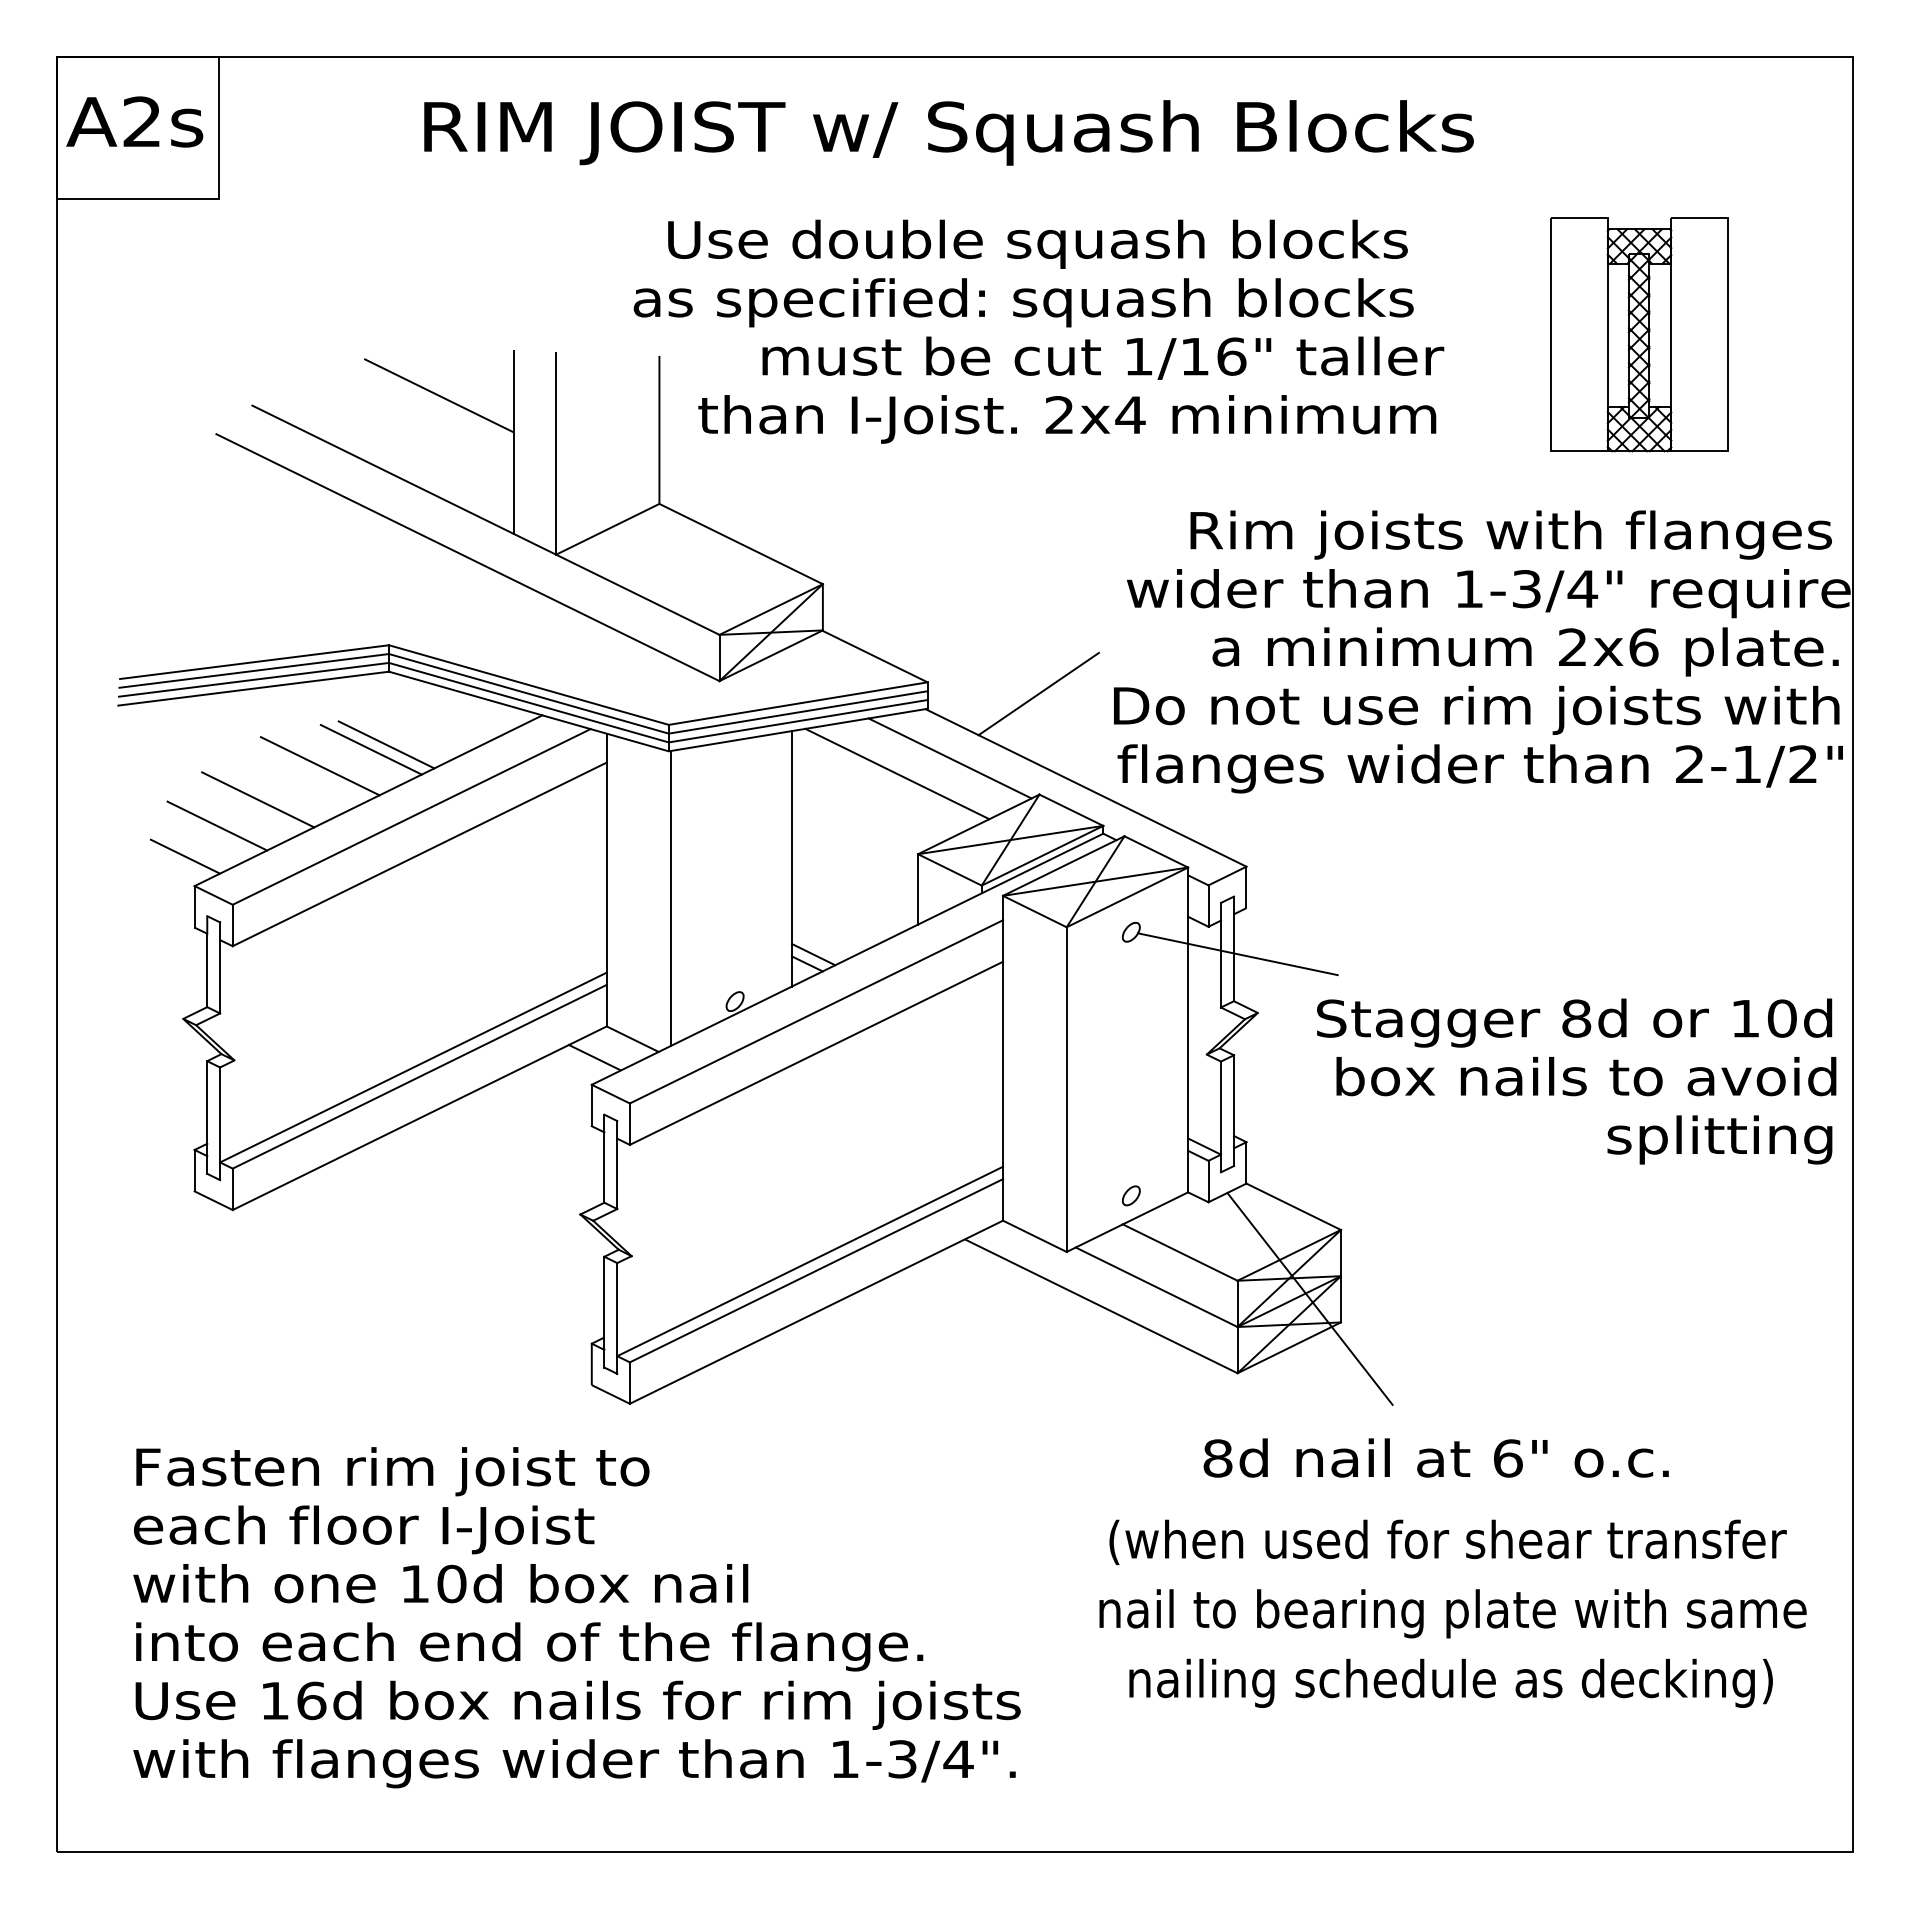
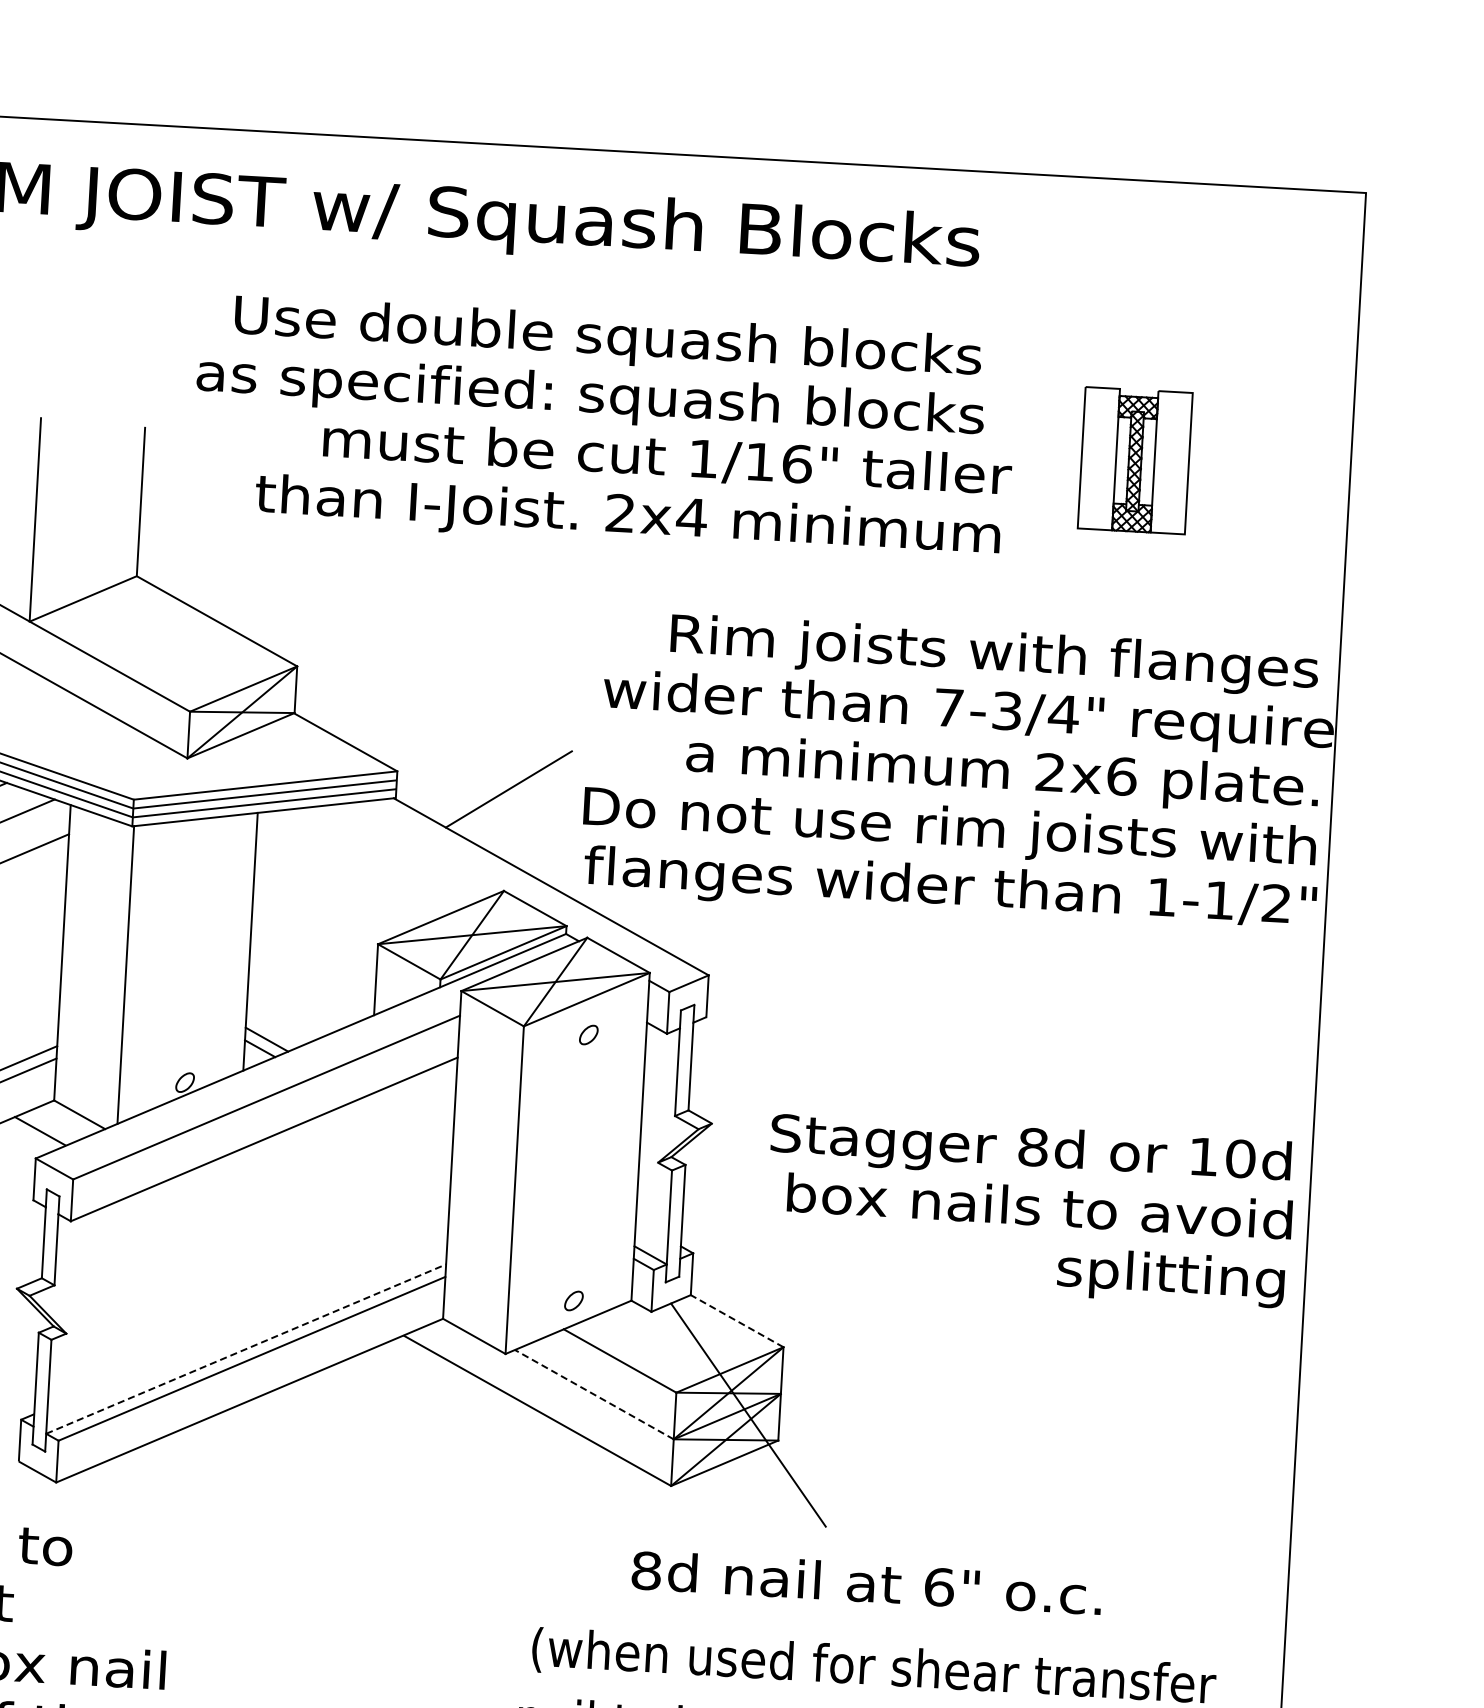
text: (1038, 331) -> (603, 427), moved
part: (1639, 334) -> (1135, 460), size x0.6
text: (1468, 588) -> (948, 707), 1-3/4" -> 7-3/4"
line: (949, 758) -> (415, 849), removed
text: (1689, 763) -> (1161, 896), 2-1/2" -> 1-1/2"
line: (897, 773) -> (361, 861), removed
line: (1237, 954) -> (694, 1063), removed
line: (1293, 1206) -> (736, 1320), solid -> dashed
line: (810, 1261) -> (246, 1349), solid -> dashed
line: (1156, 1287) -> (594, 1394), solid -> dashed

